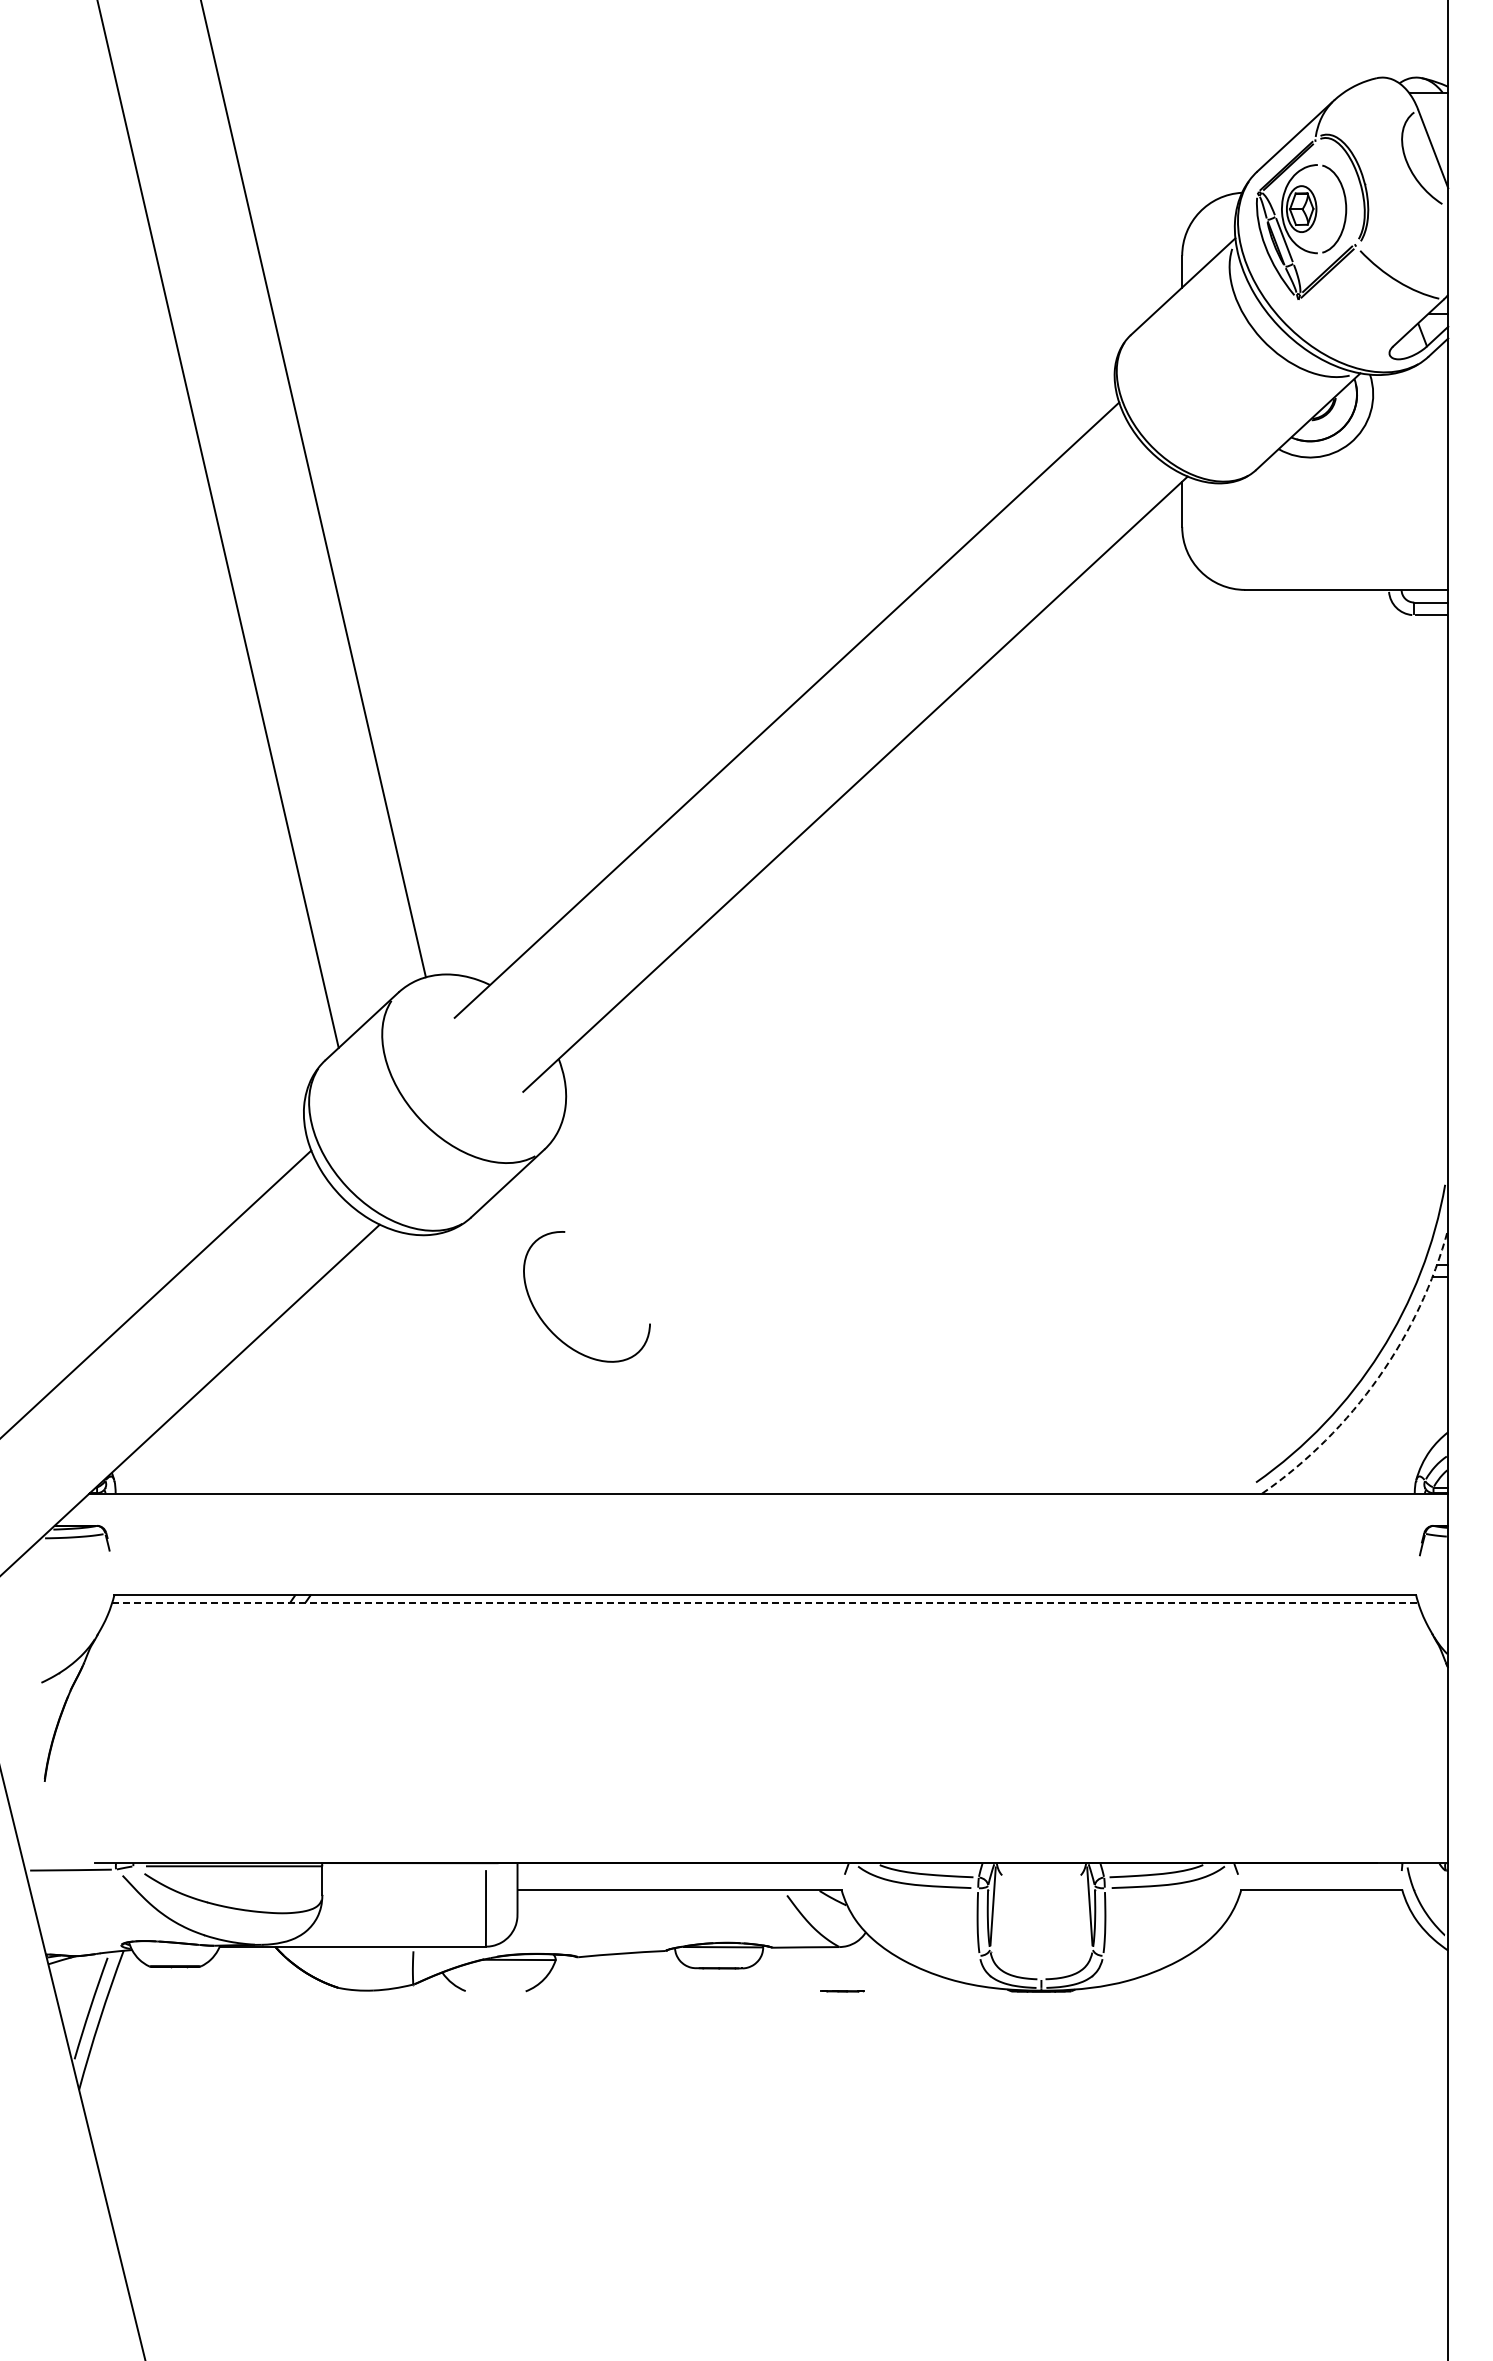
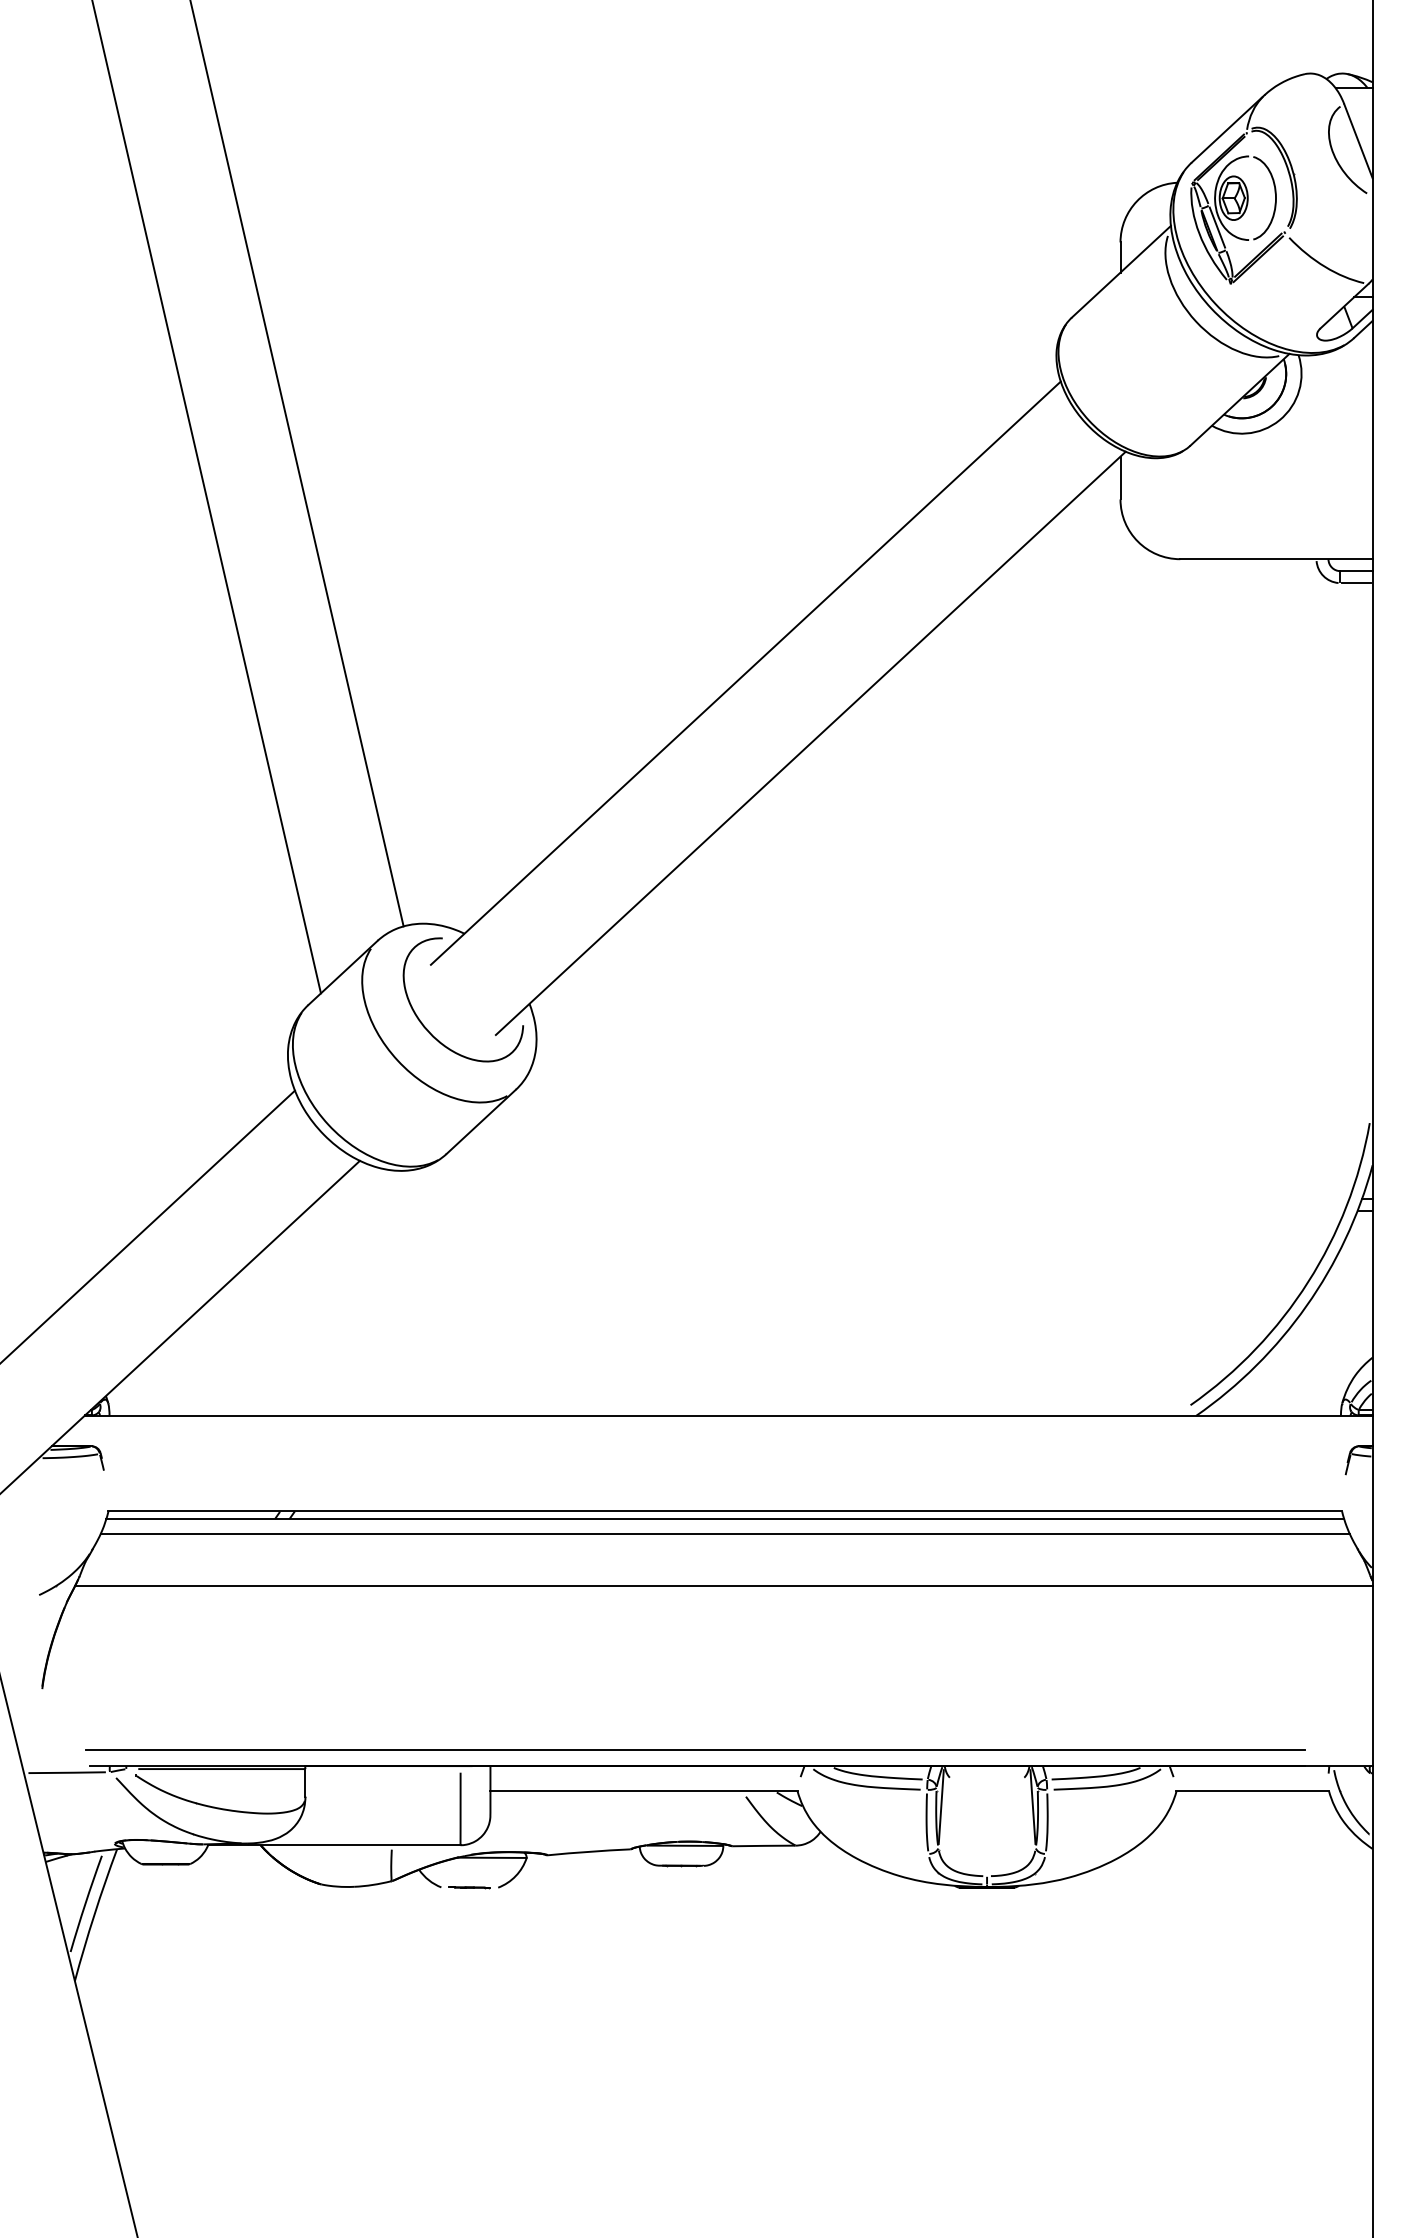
curve: (548, 1326) -> (426, 1028), moved
arc: (1378, 1377) -> (1306, 1305), dashed -> solid
line: (765, 1602) -> (725, 1519), dashed -> solid
line: (765, 1618) -> (725, 1534), added
line: (763, 1673) -> (723, 1586), added
line: (733, 1845) -> (695, 1749), added
line: (842, 1991) -> (469, 1887), moved

